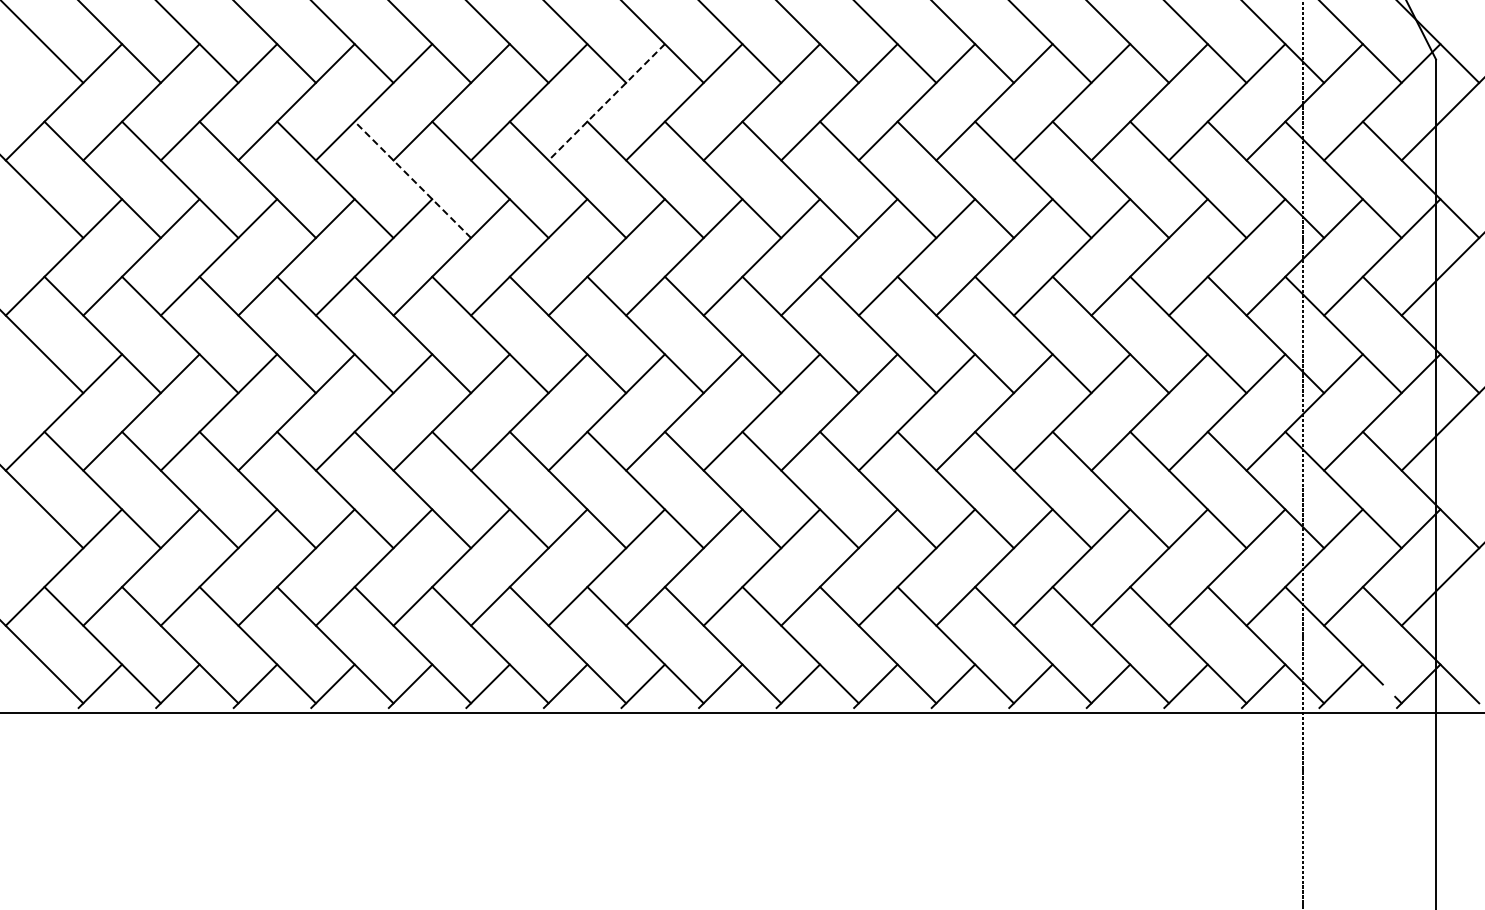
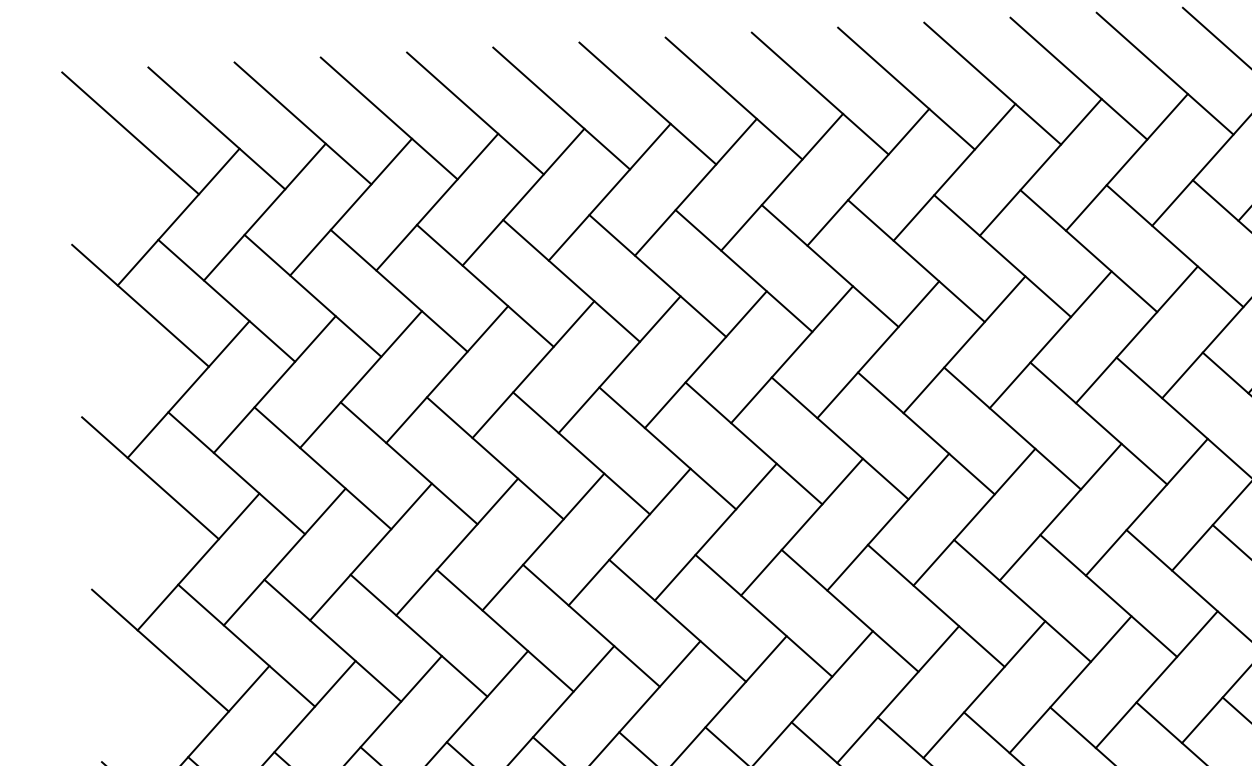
line: (606, 102) -> (781, 182), dashed -> solid
line: (412, 179) -> (571, 280), dashed -> solid

